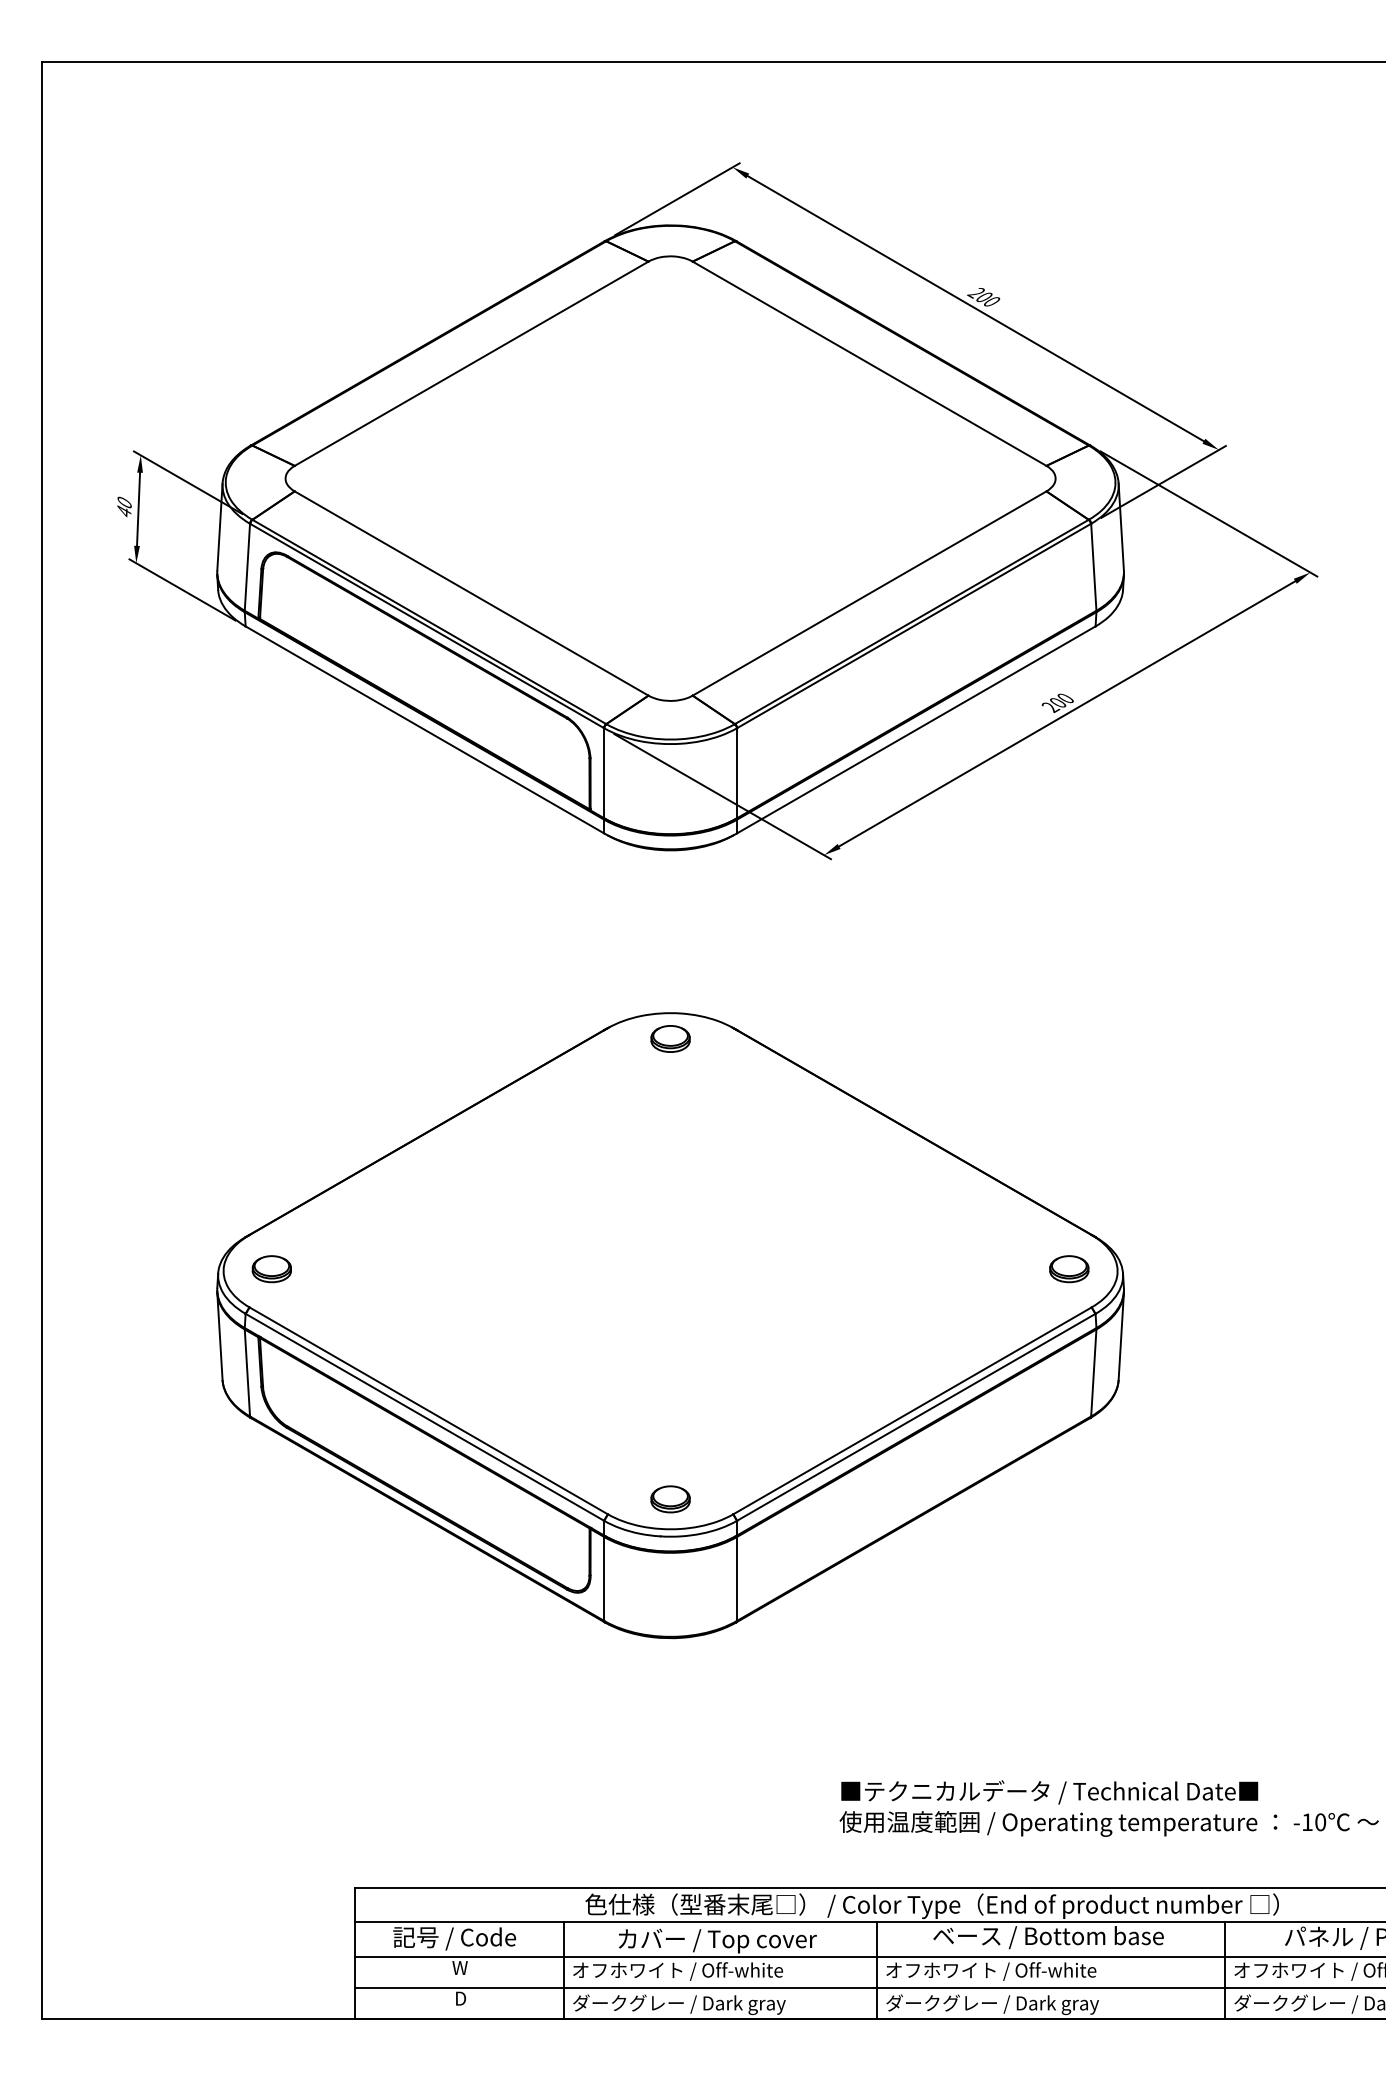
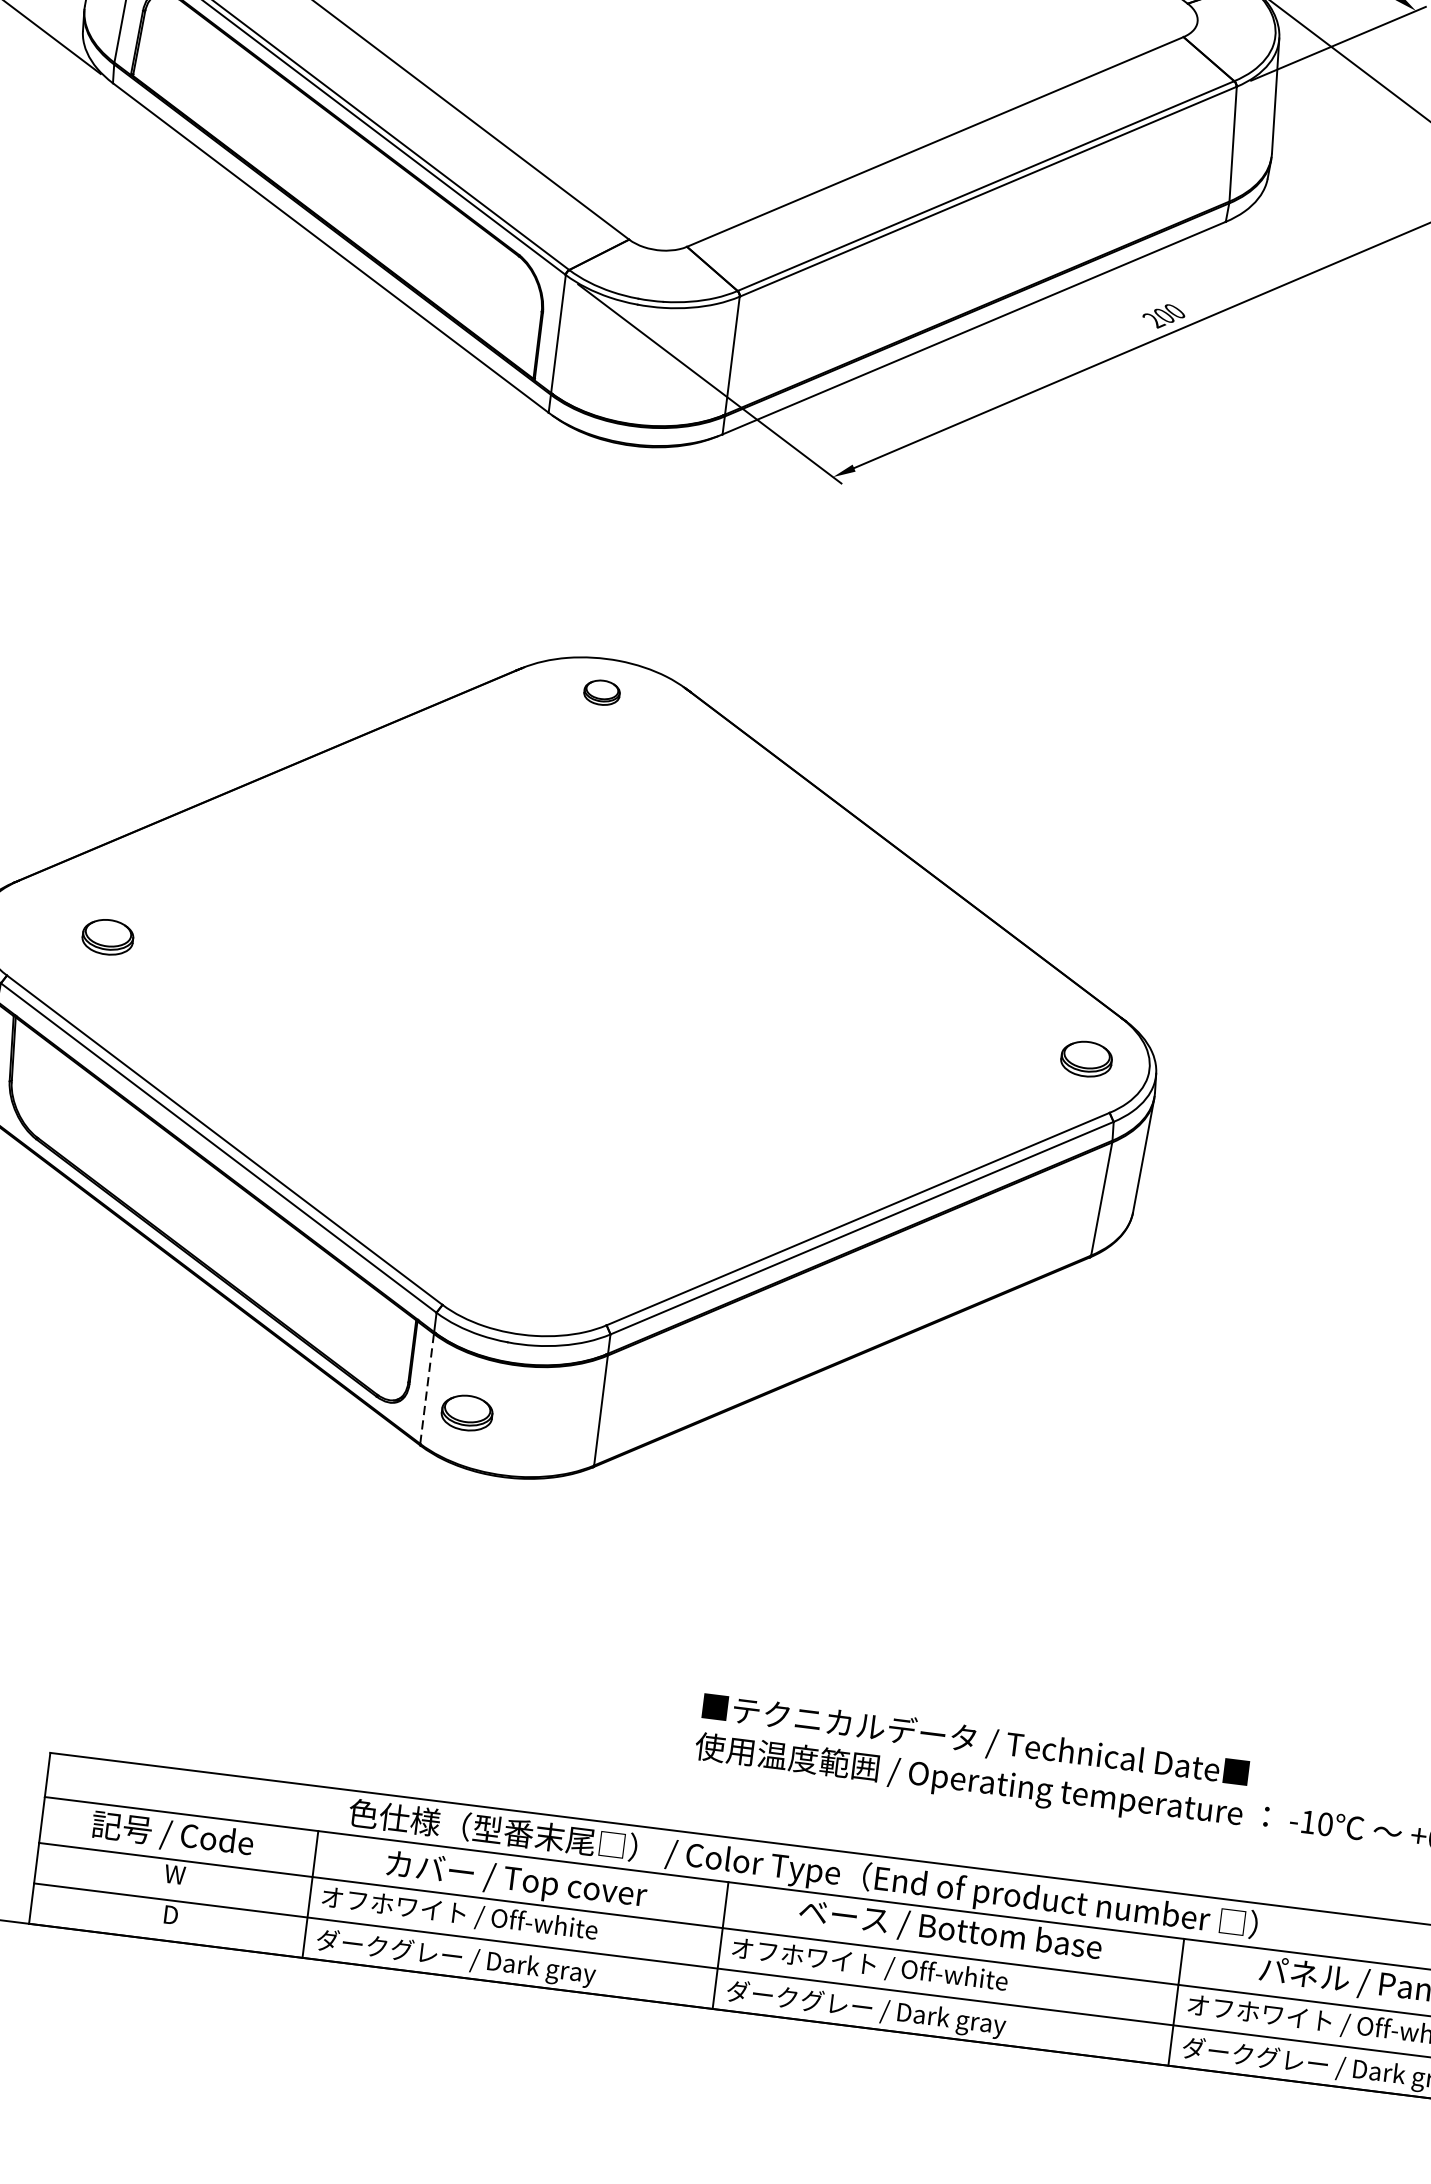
part: (670, 1038) -> (602, 692), size x0.7
part: (271, 1269) -> (107, 937), moved
part: (670, 1499) -> (467, 1413), moved
line: (604, 1578) -> (427, 1388), solid -> dashed

